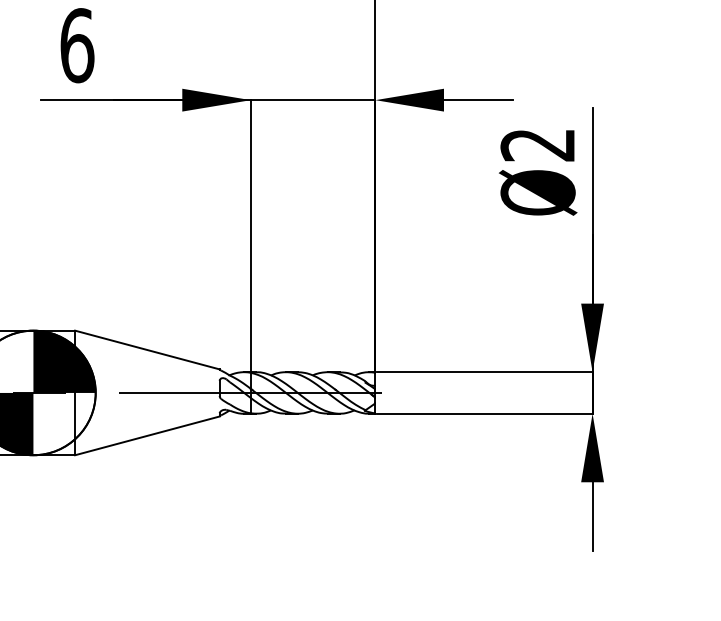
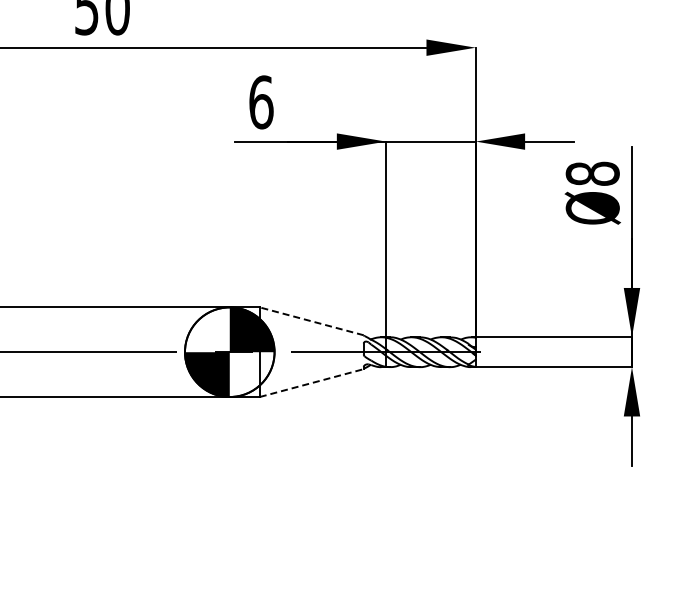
text: (537, 144) -> (592, 173), Ø2 -> Ø8
line: (147, 350) -> (311, 321), solid -> dashed
line: (147, 436) -> (311, 383), solid -> dashed

